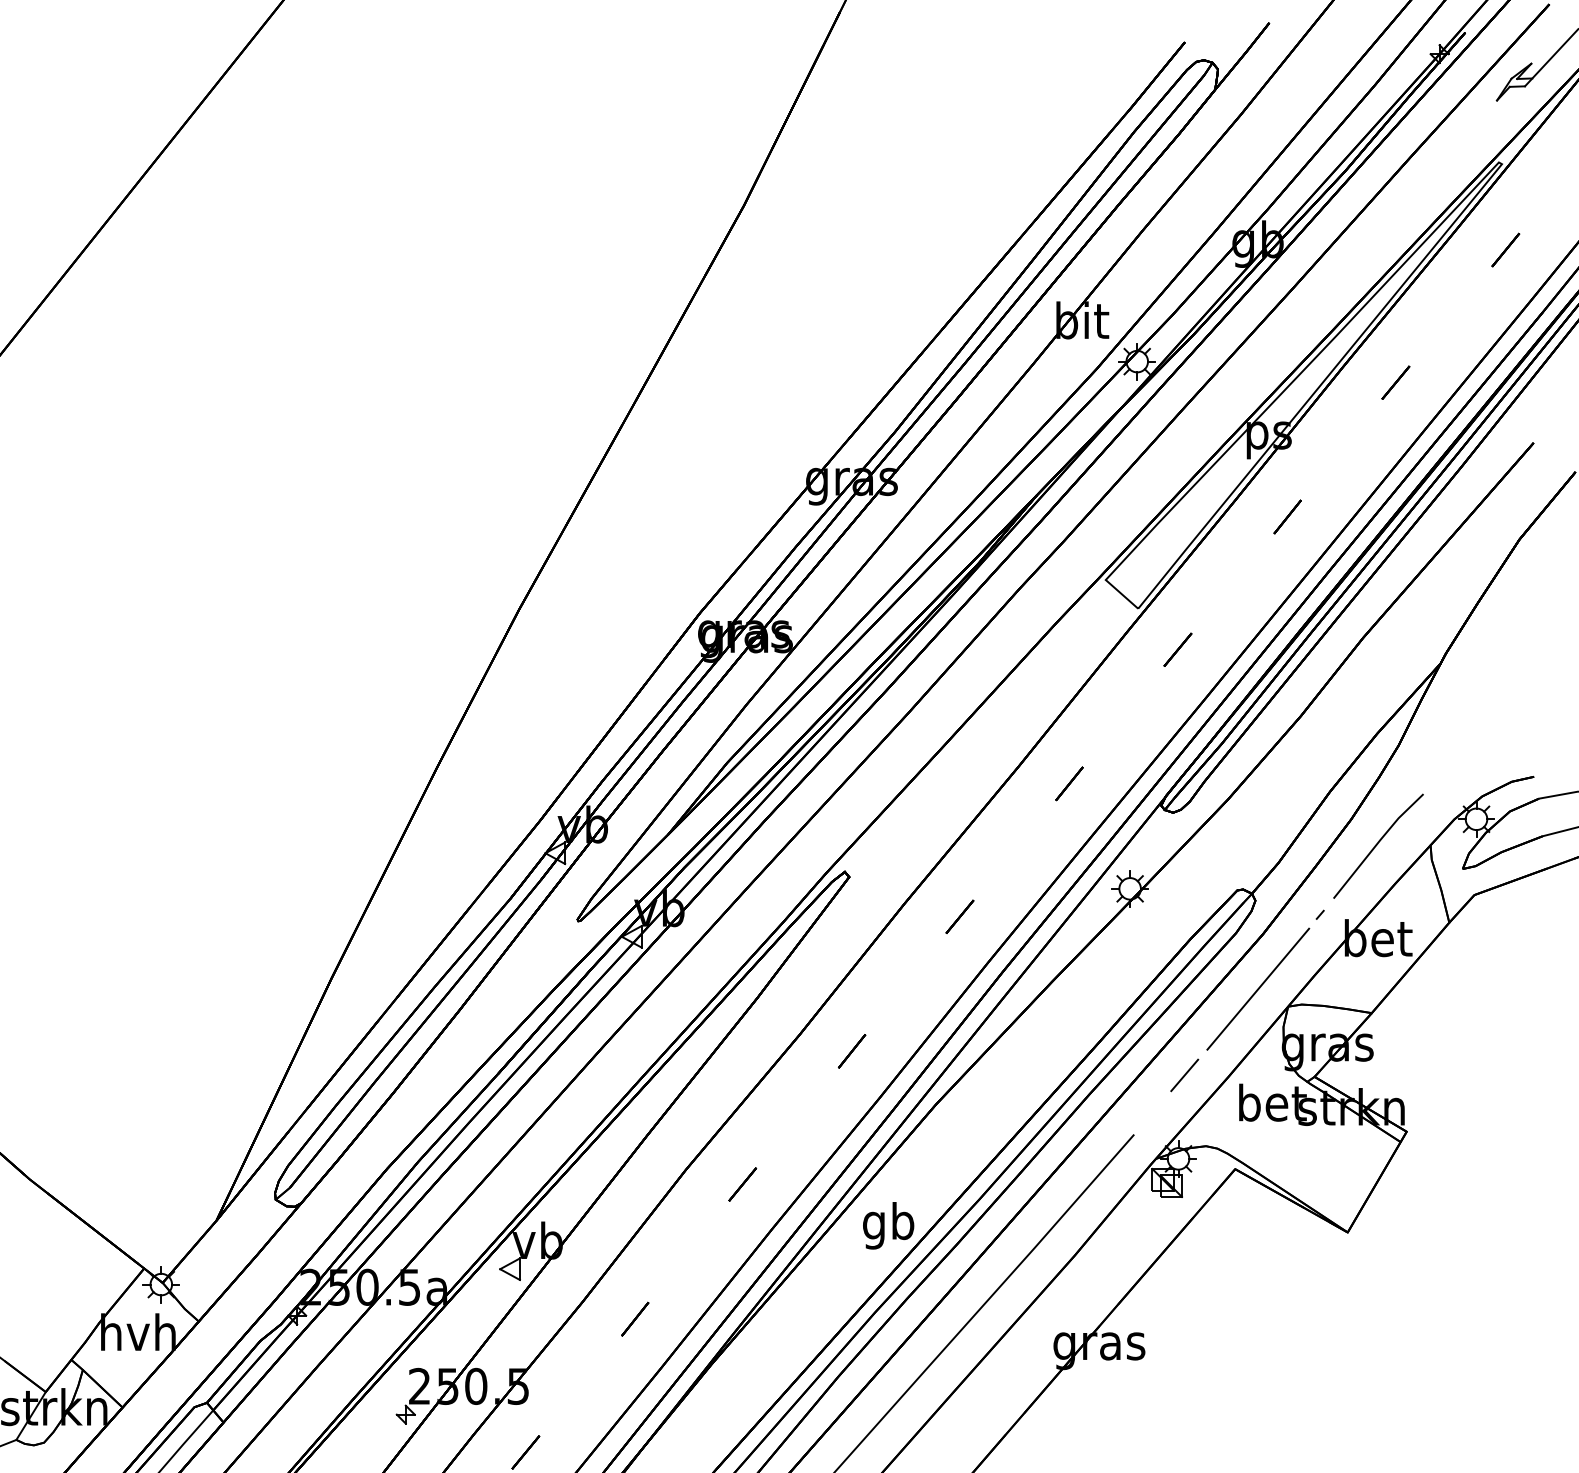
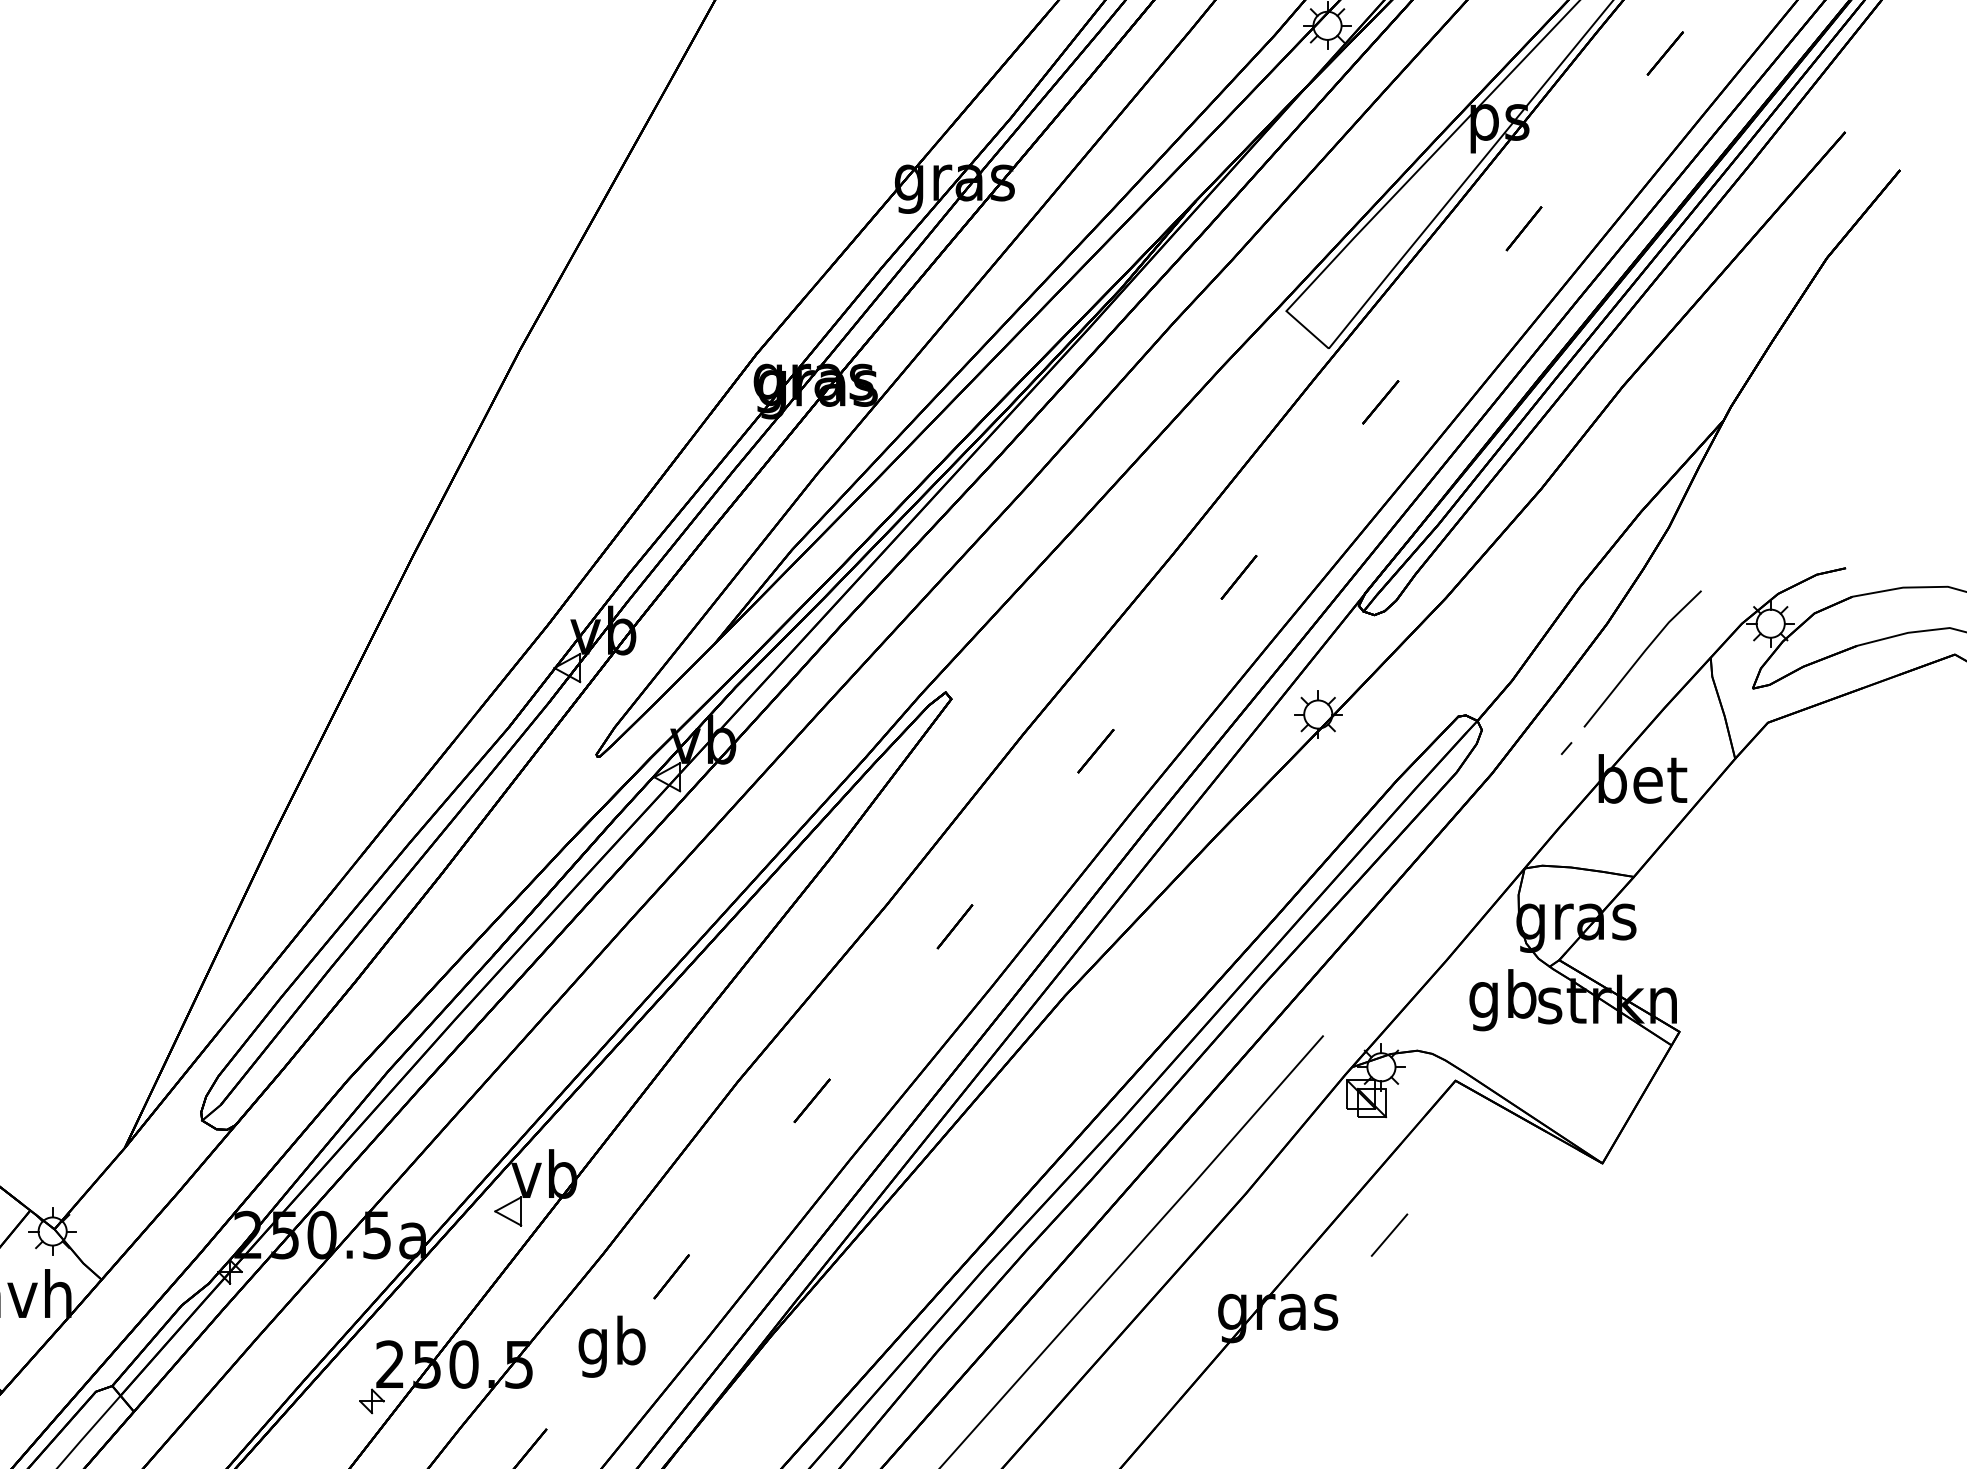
line: (1258, 988) -> (1485, 844), removed
line: (1184, 1075) -> (1389, 1235), moved
text: (1272, 1107) -> (1504, 1000), bet -> gb
text: (888, 1225) -> (612, 1346), moved

